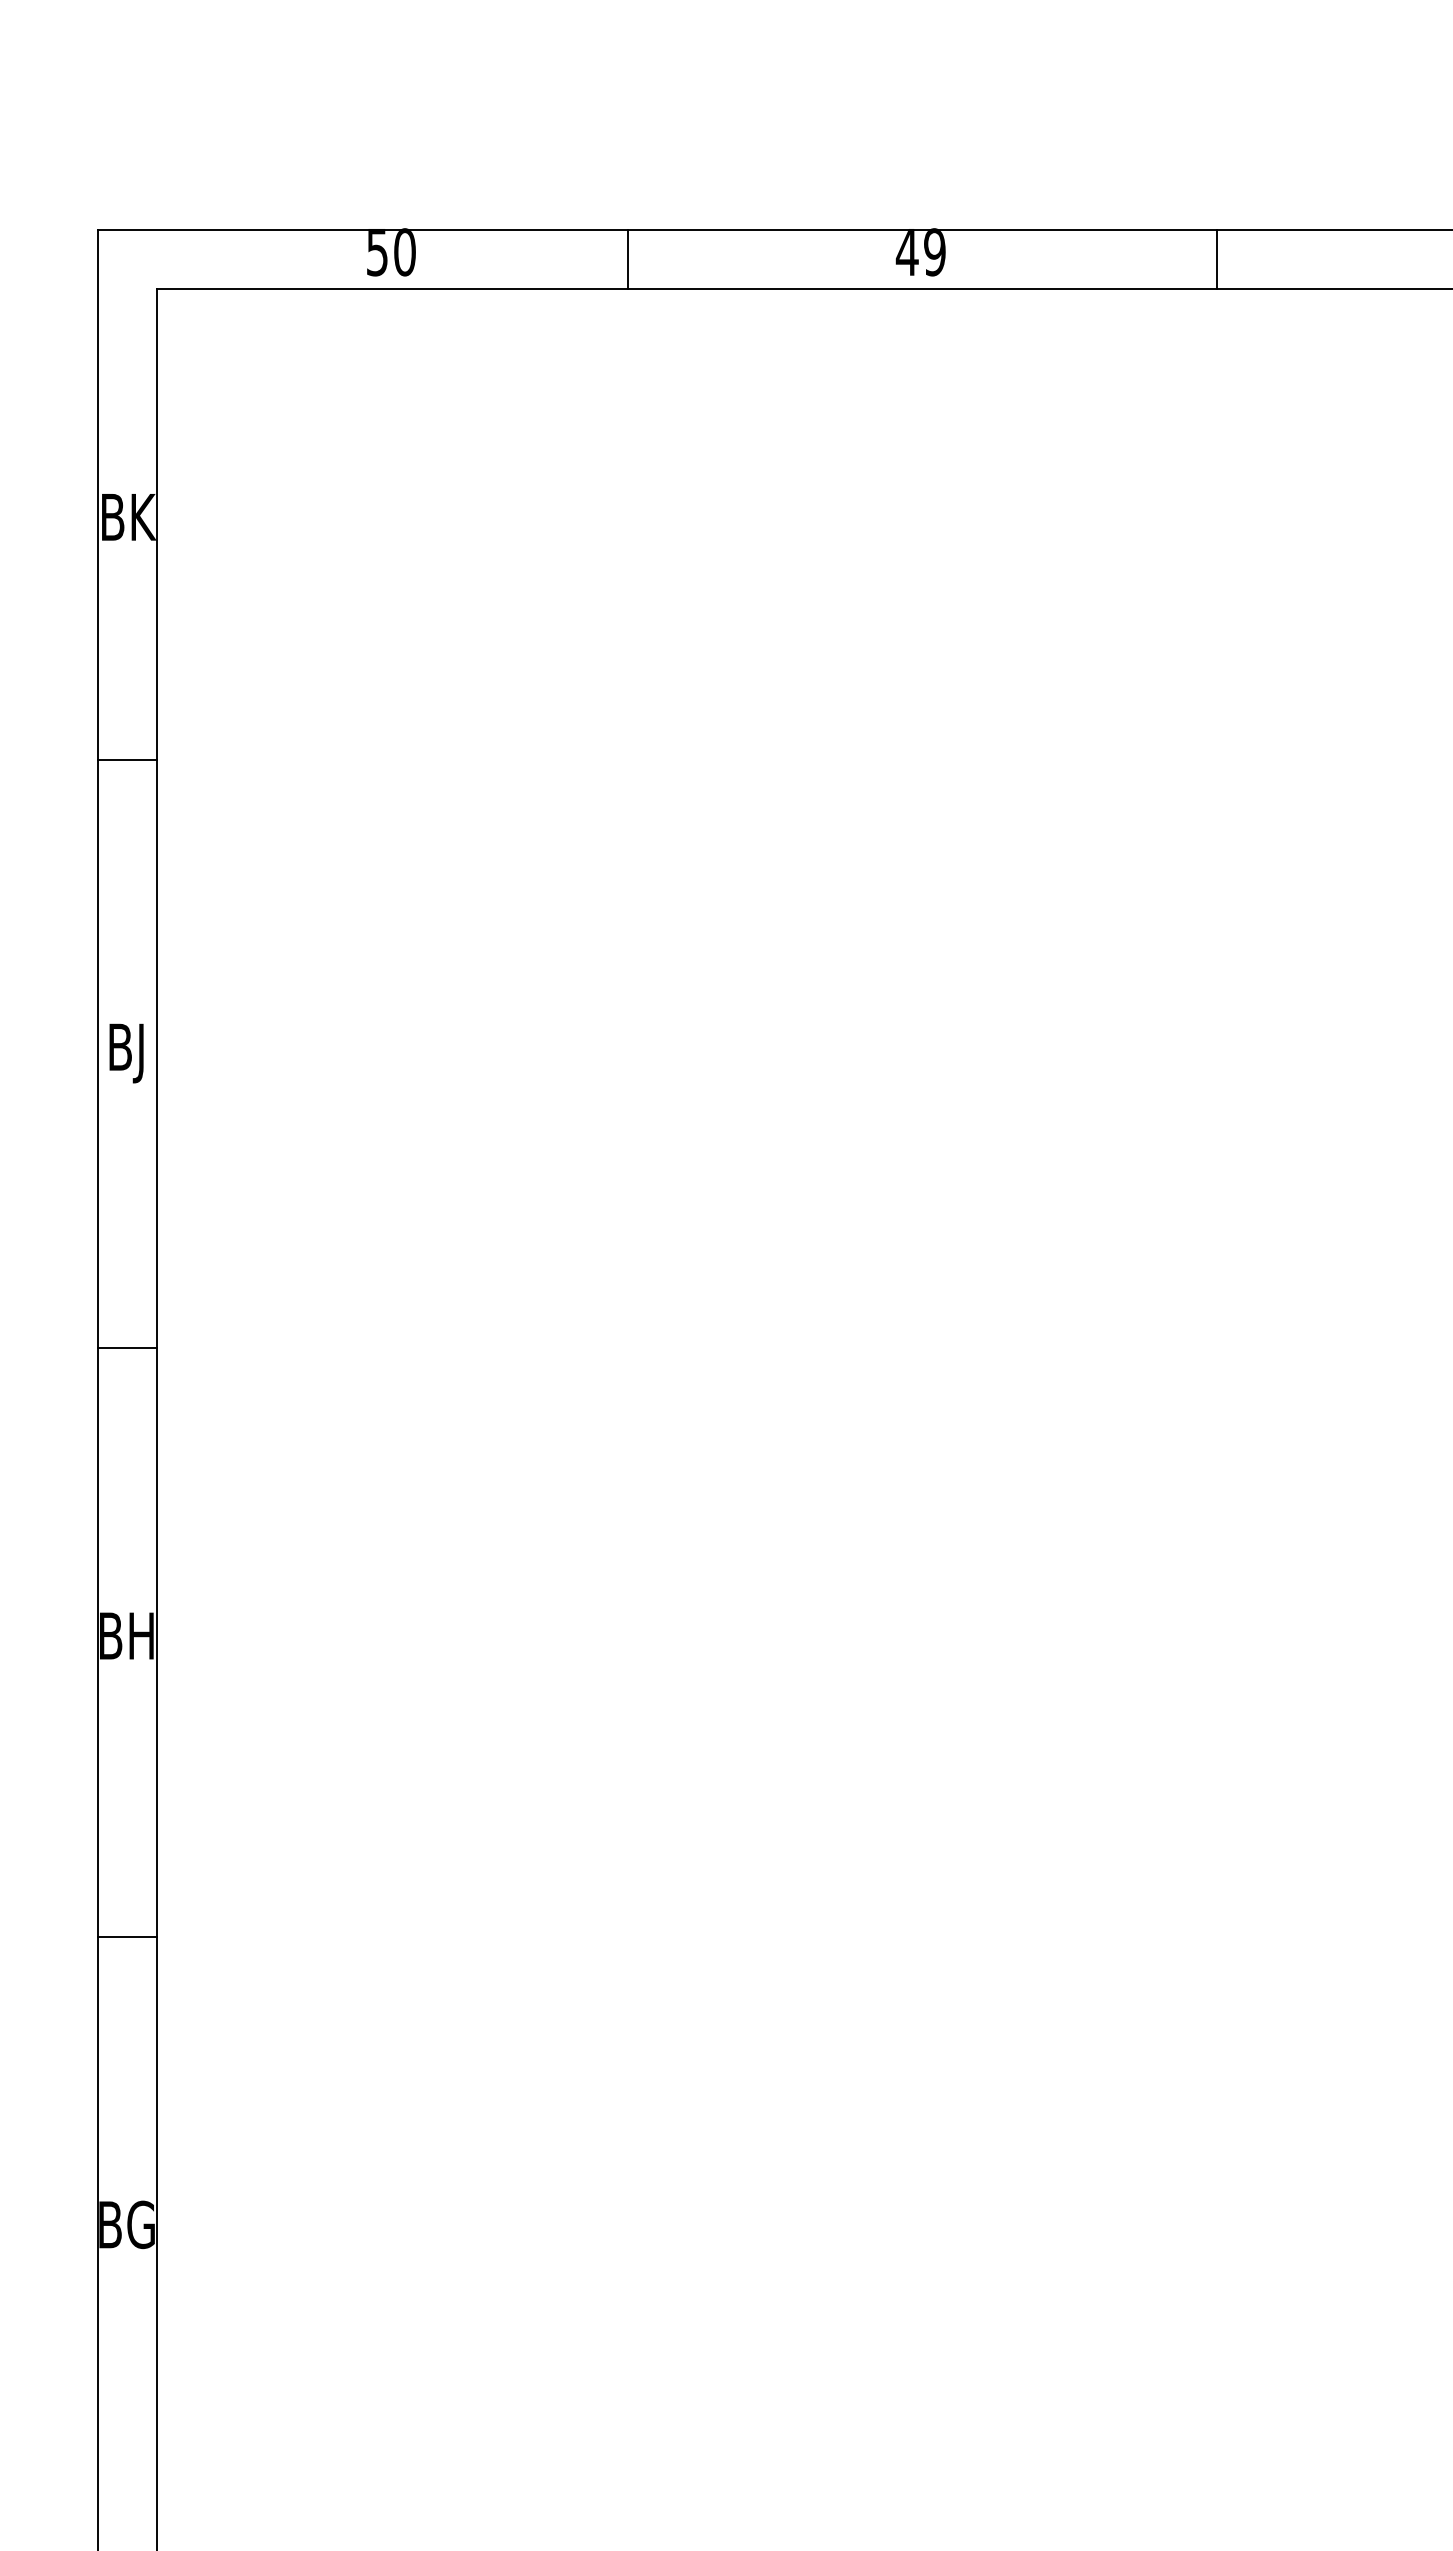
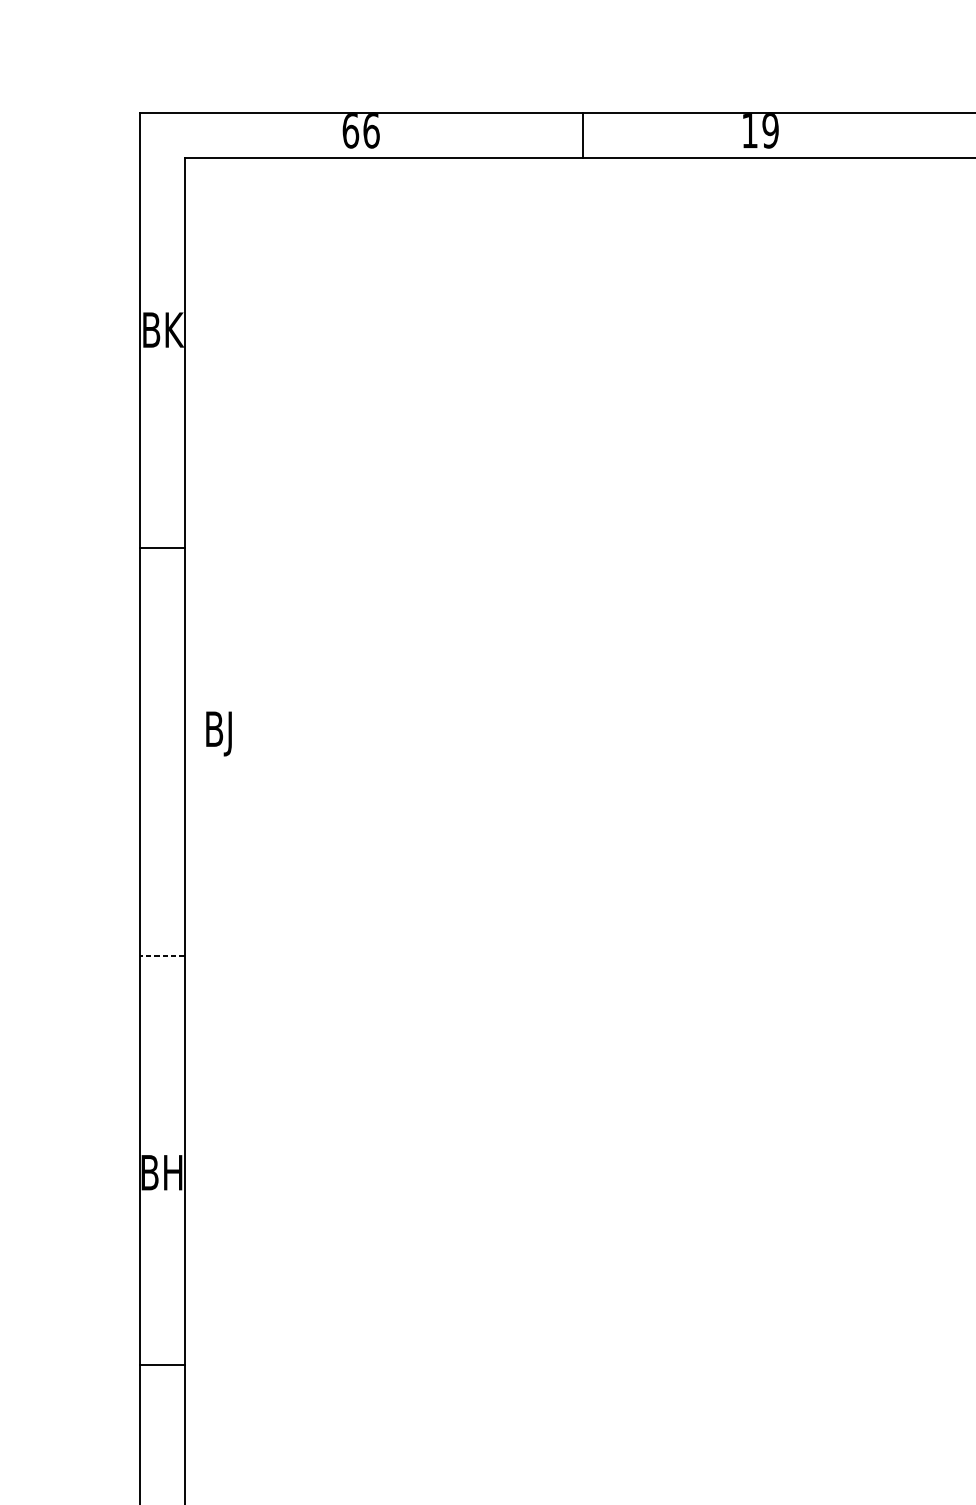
text: (391, 252) -> (361, 130), 50 -> 66
text: (906, 253) -> (749, 131), 49 -> 19
line: (627, 258) -> (582, 135), moved
line: (126, 759) -> (161, 547), moved
text: (126, 1053) -> (218, 733), moved
line: (126, 1348) -> (161, 956), solid -> dashed
line: (126, 1937) -> (161, 1365), moved

